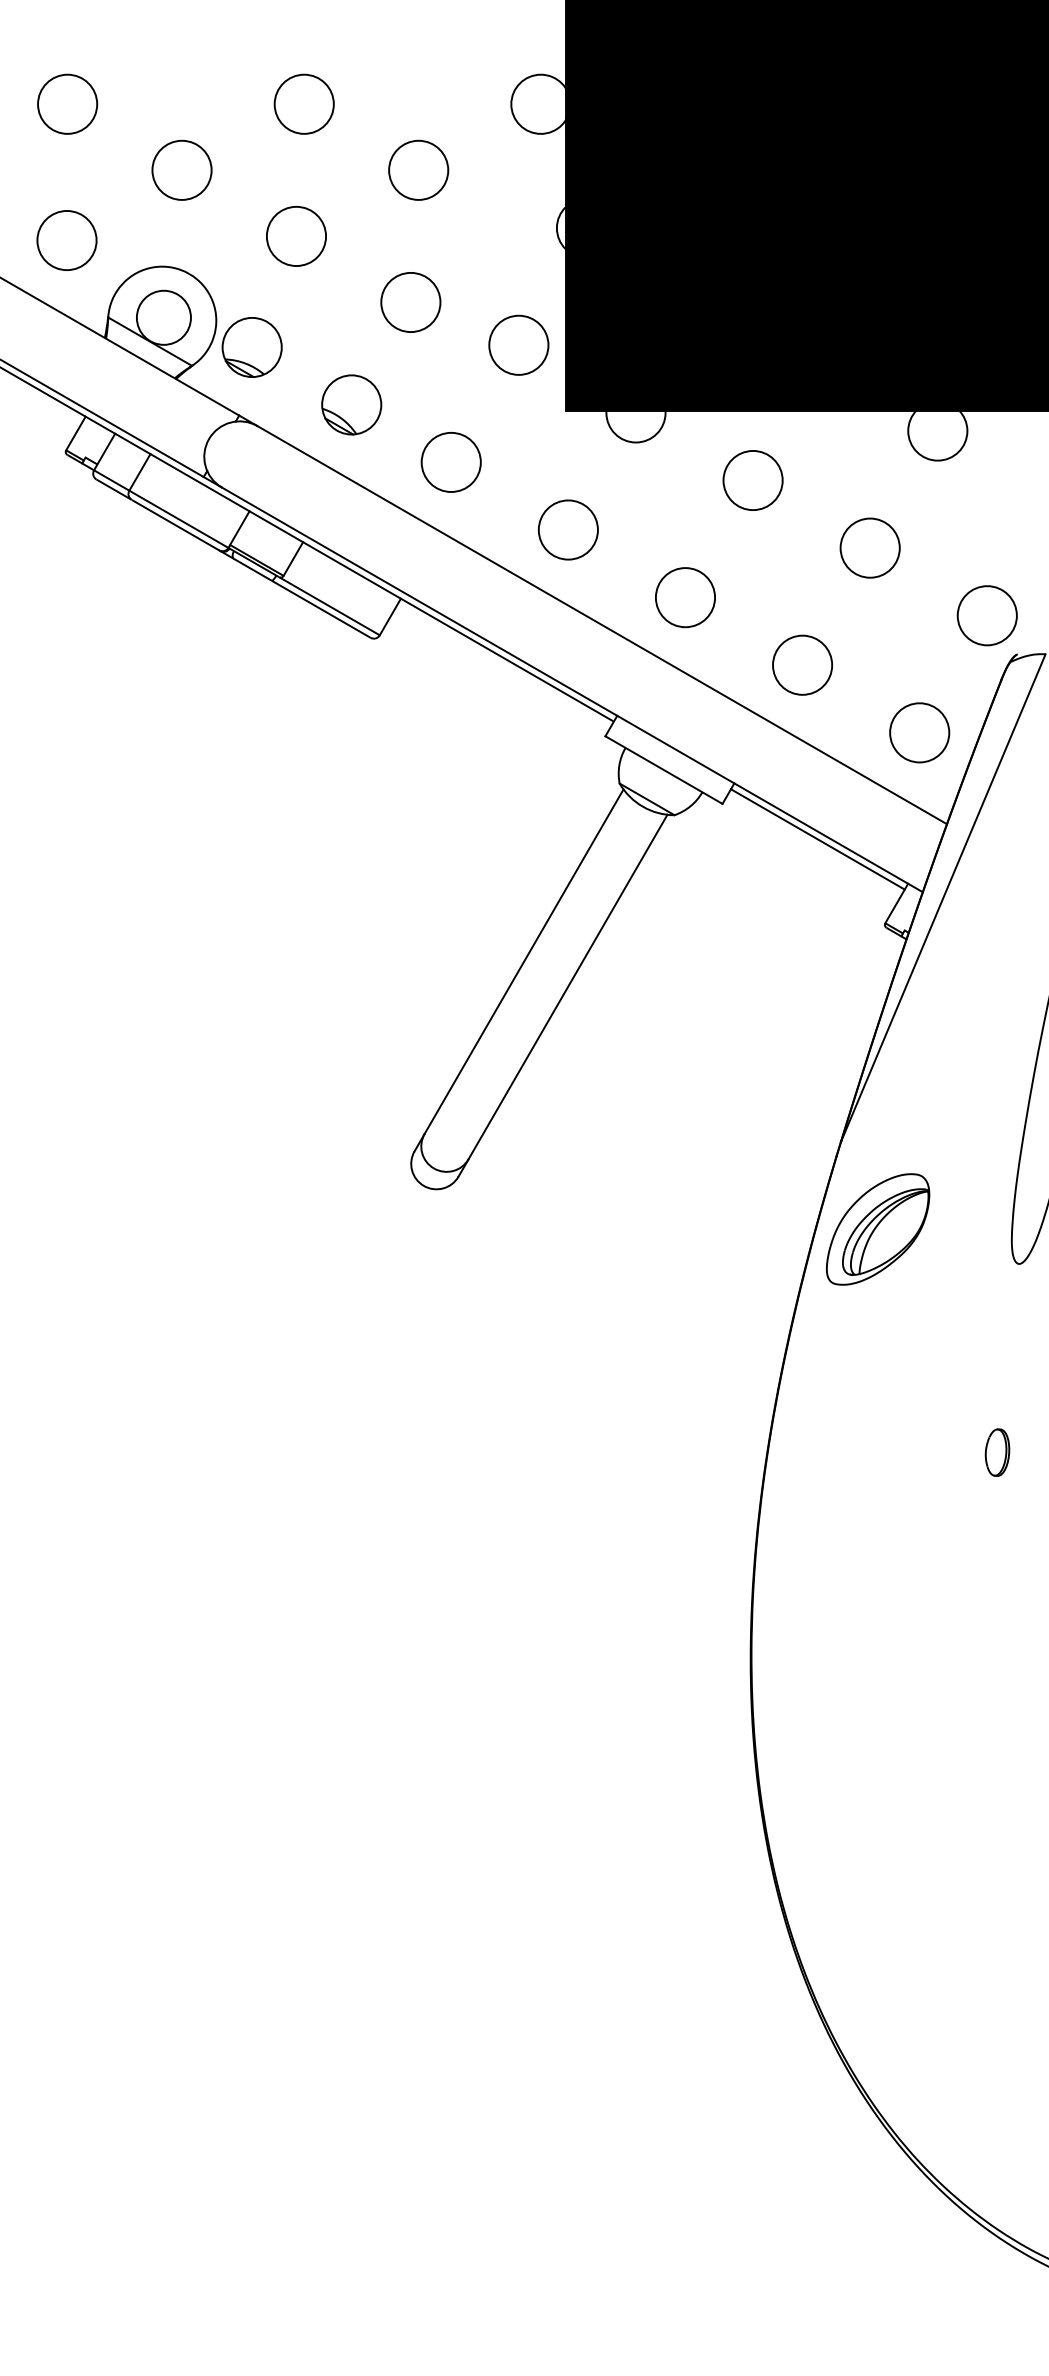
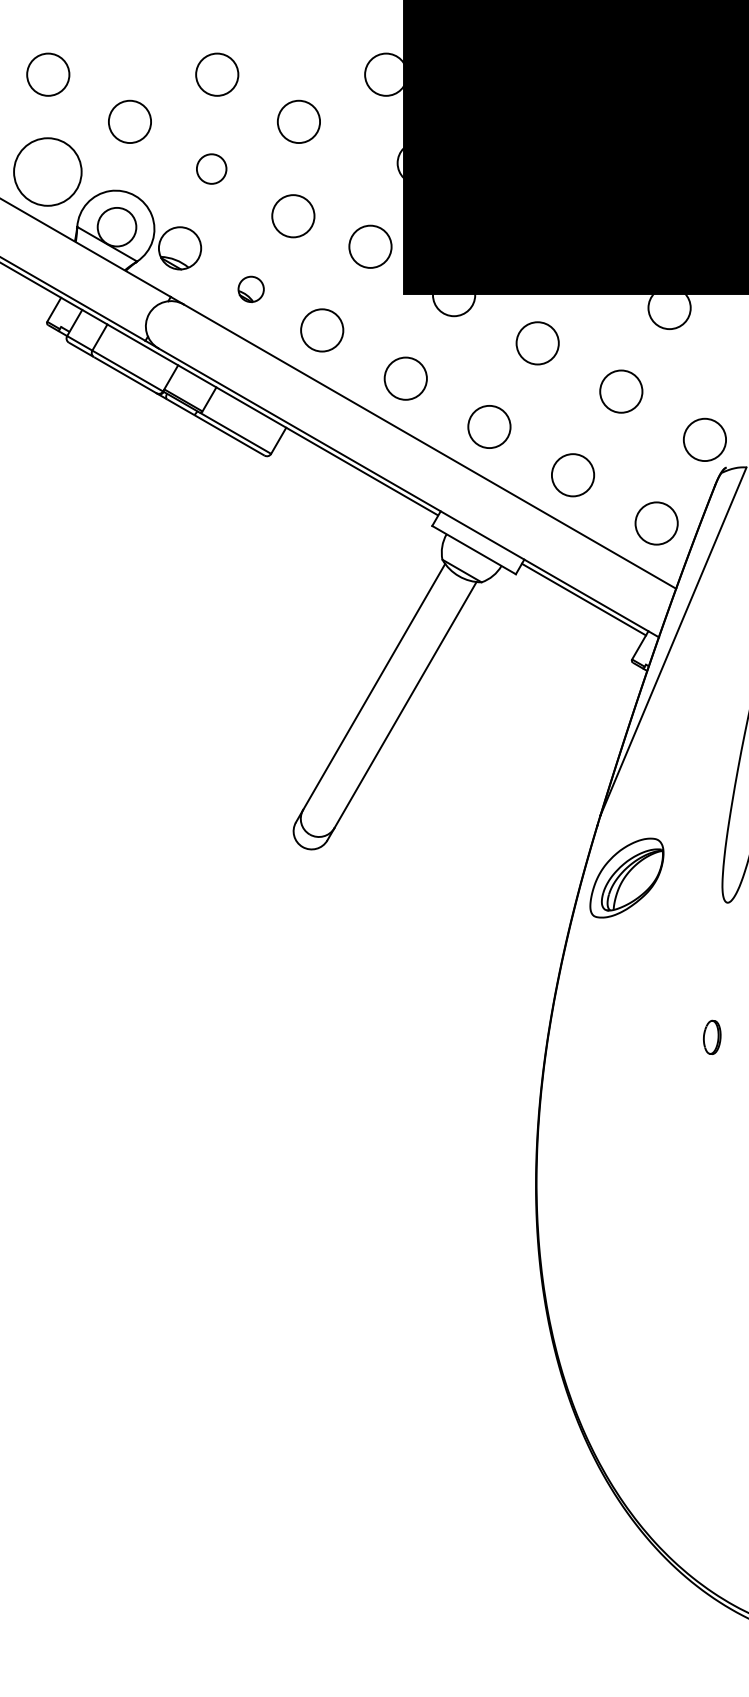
circle: (296, 236) -> (211, 169), size x0.7
circle: (66, 240) -> (47, 171), size x1.6
part: (351, 404) -> (250, 289), size x0.6

